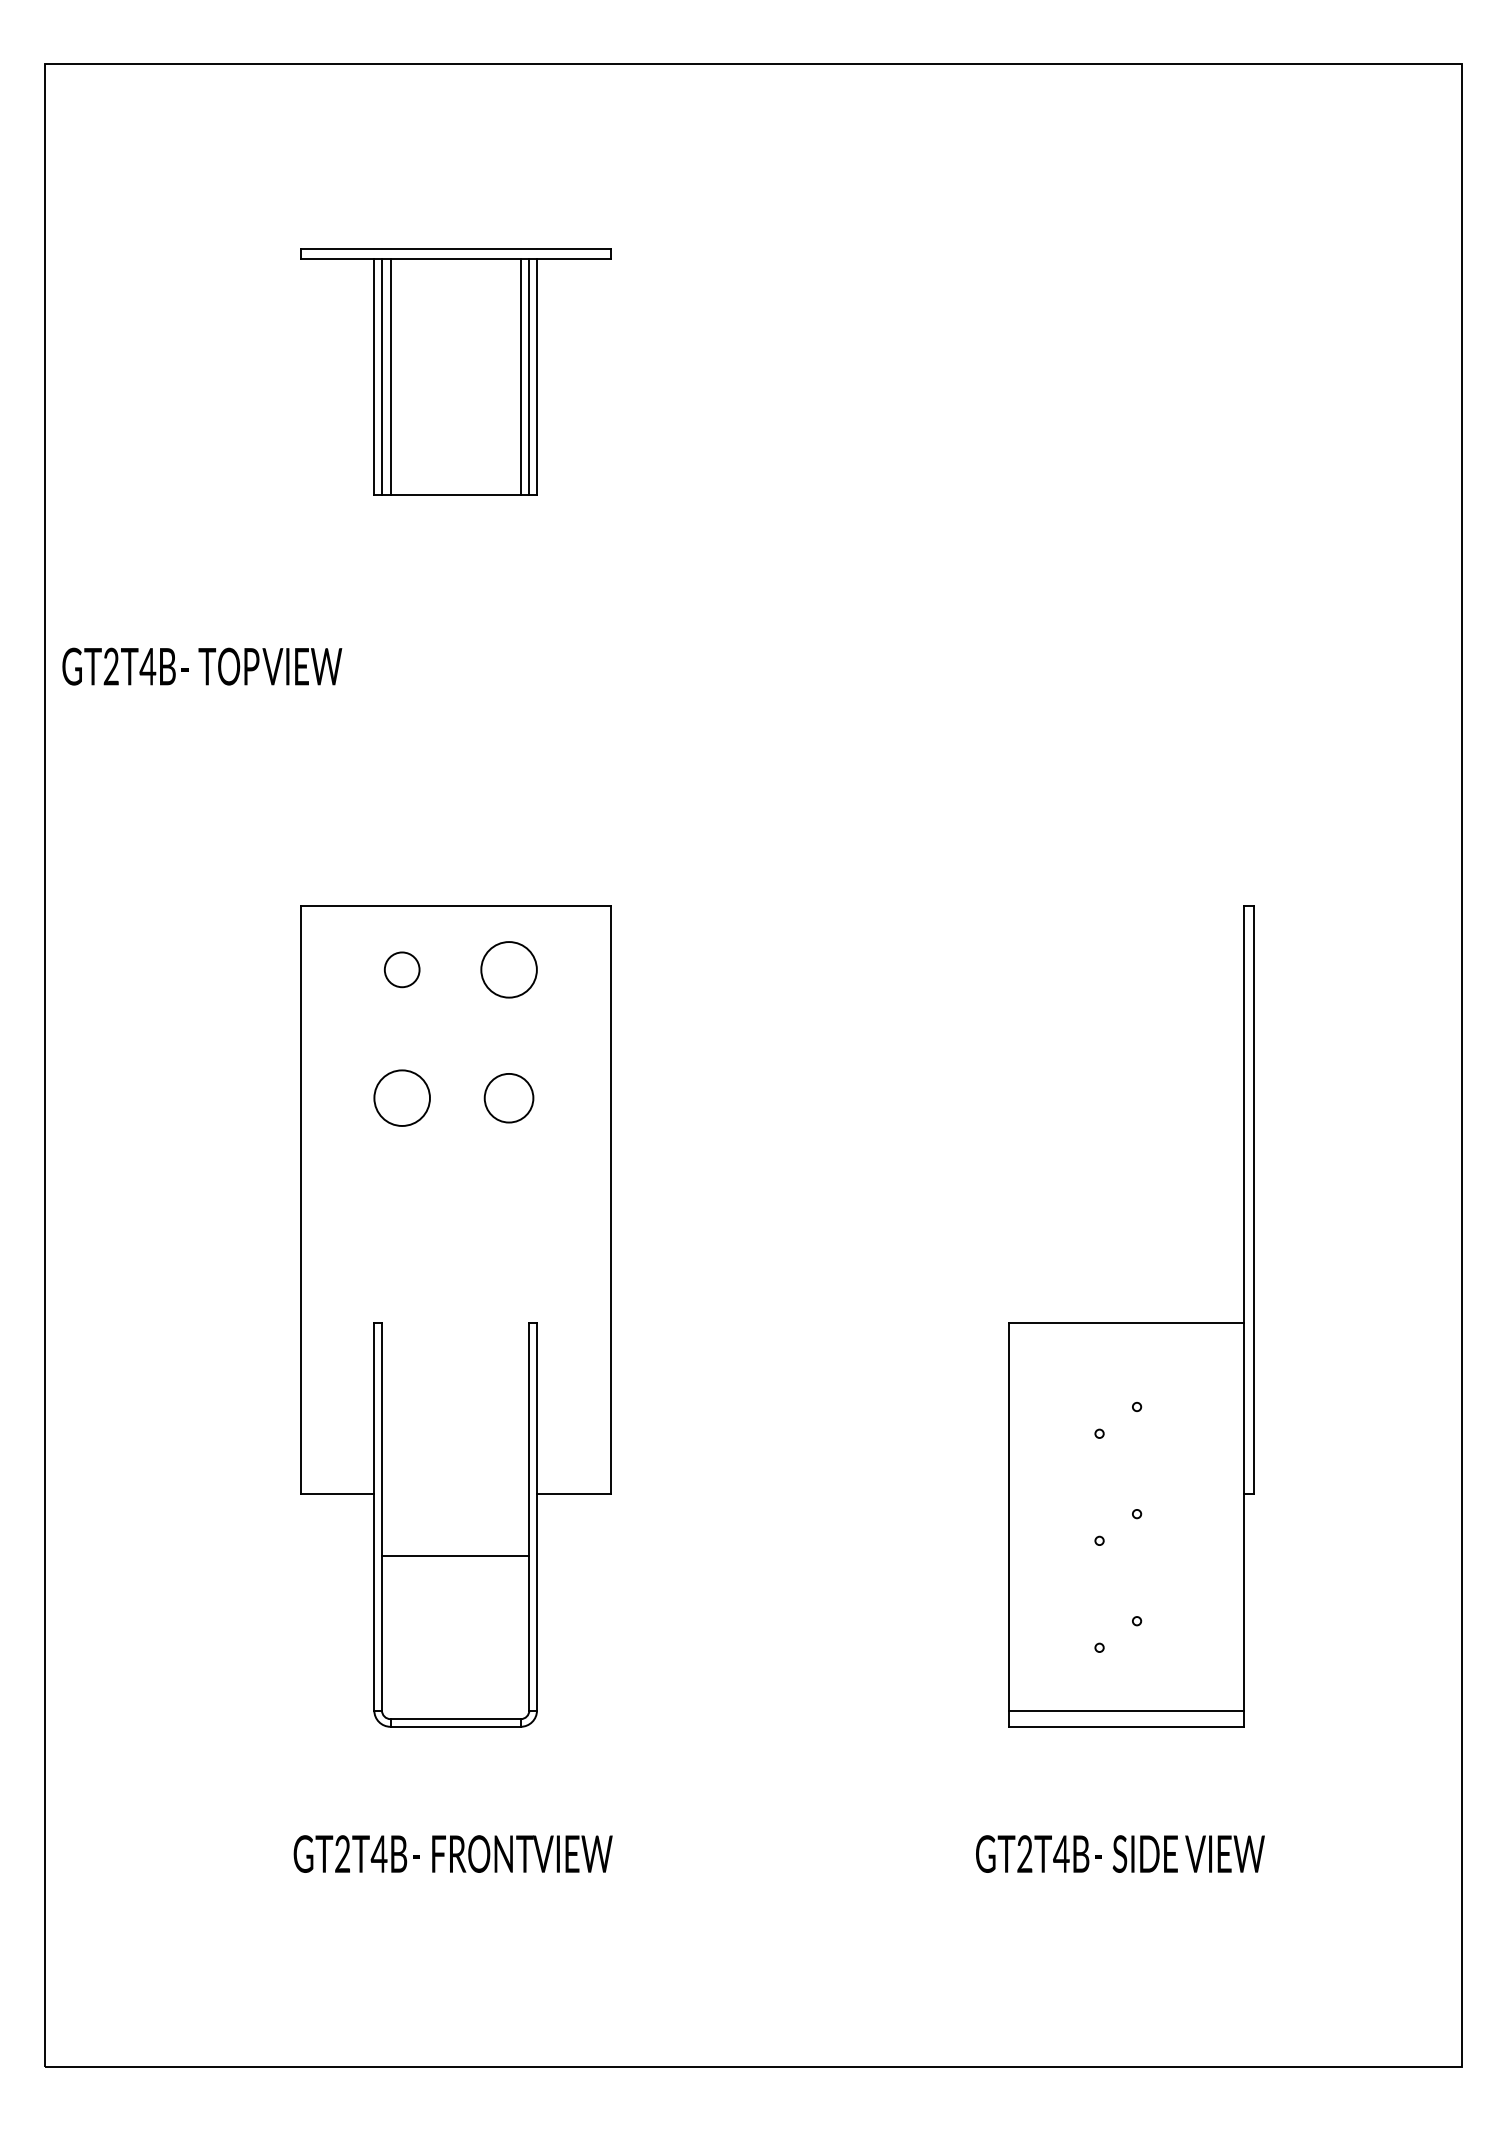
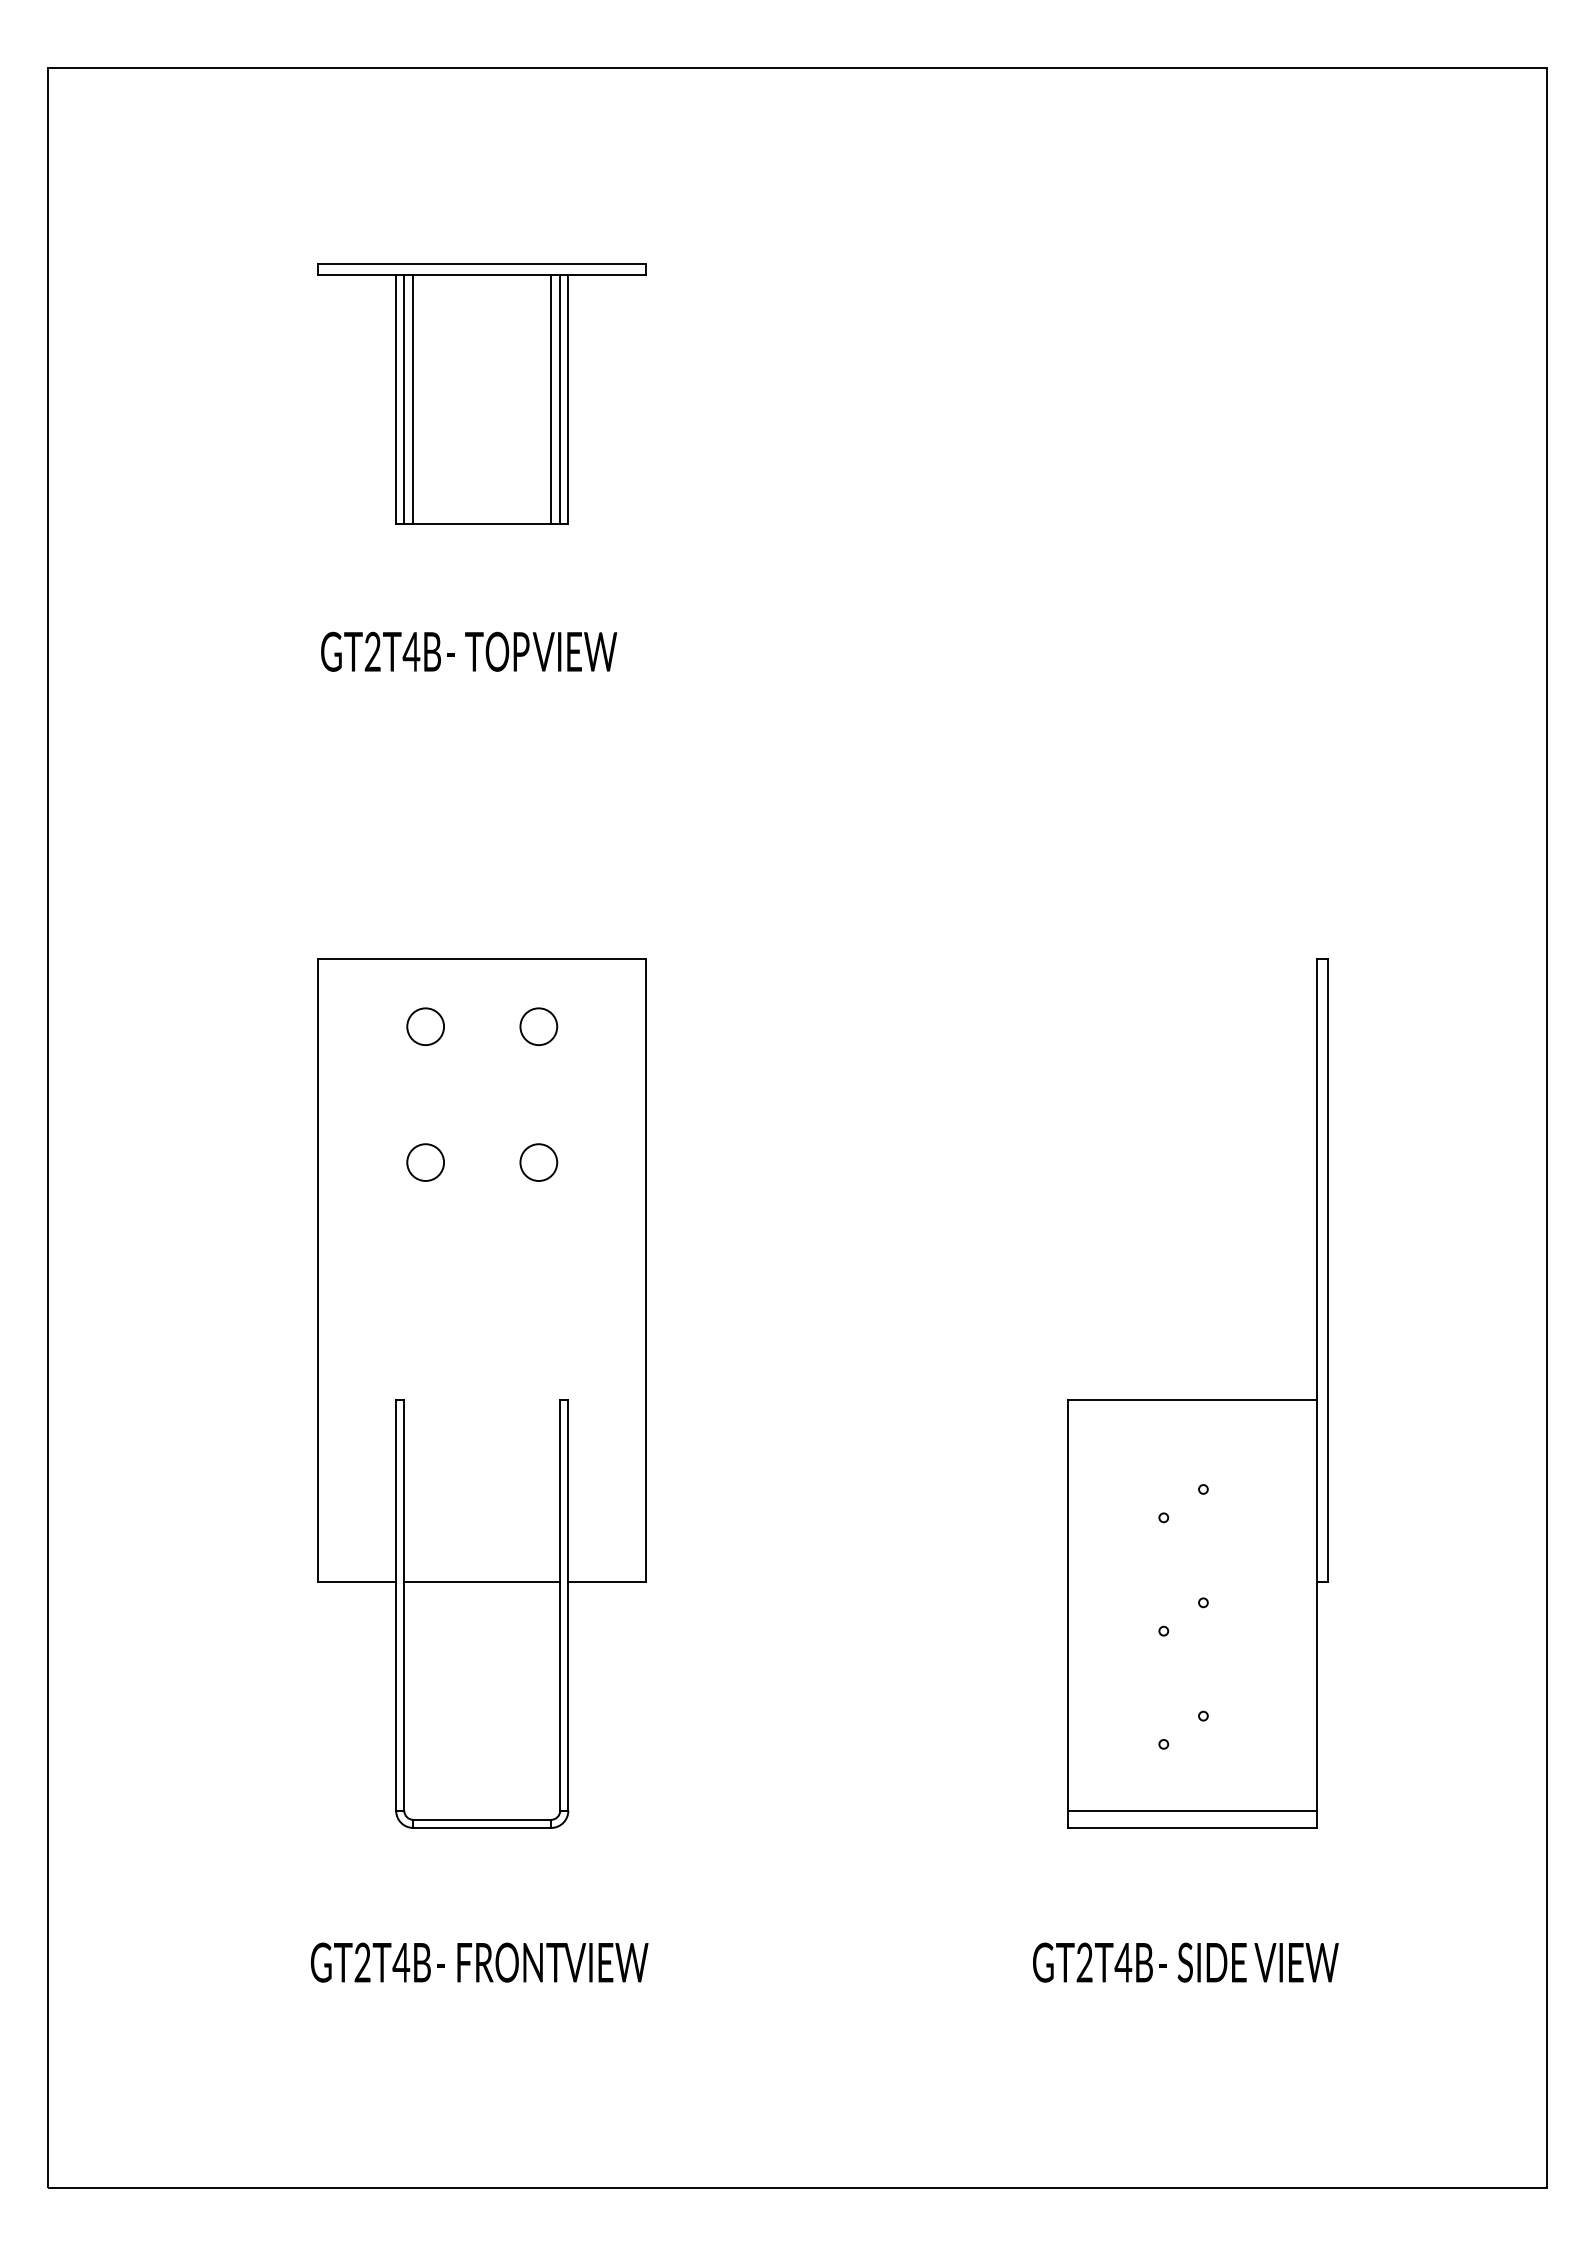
text: (202, 666) -> (469, 651), moved
circle: (508, 969) -> (538, 1026), size x0.62
circle: (402, 1098) -> (425, 1162), size x0.62
circle: (508, 1098) -> (538, 1162), size x0.71
line: (455, 1555) -> (482, 1581), moved

